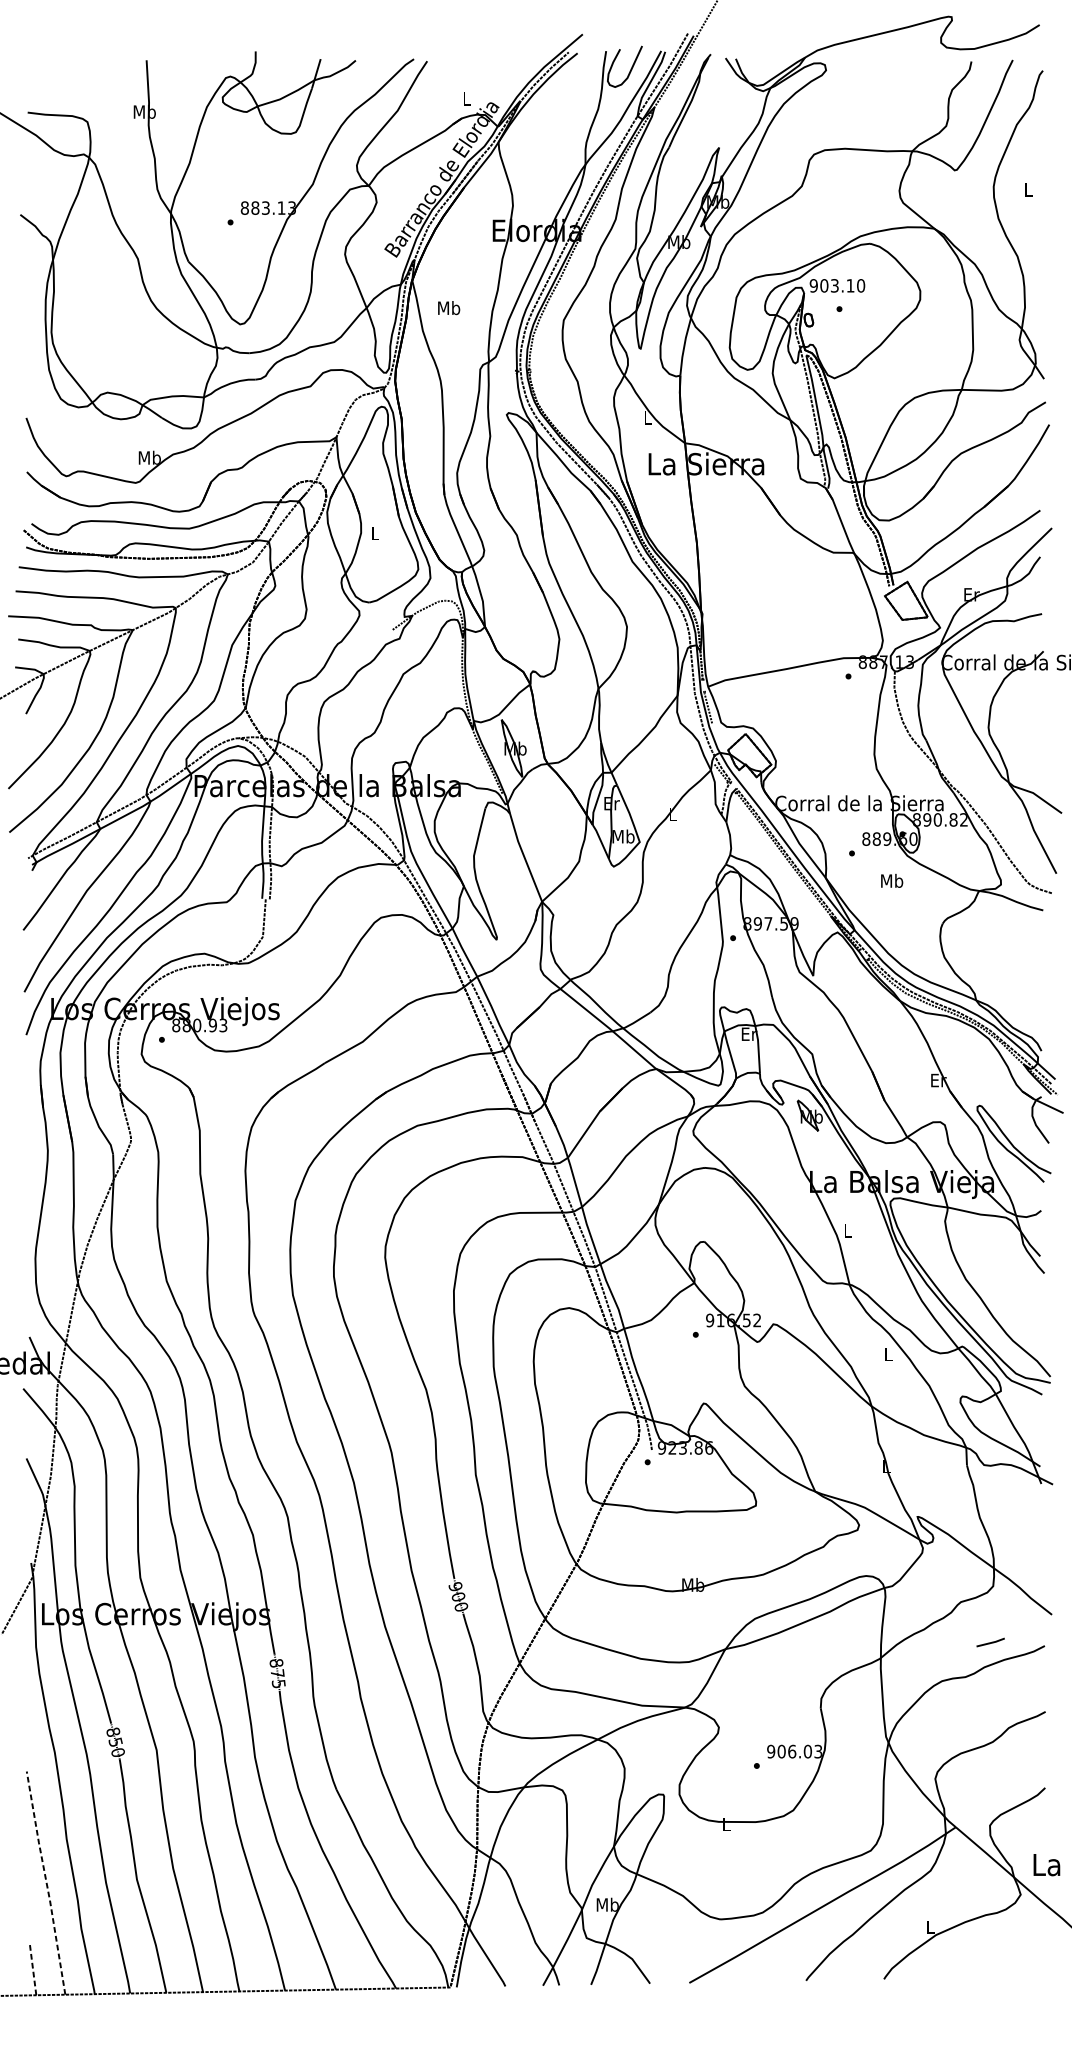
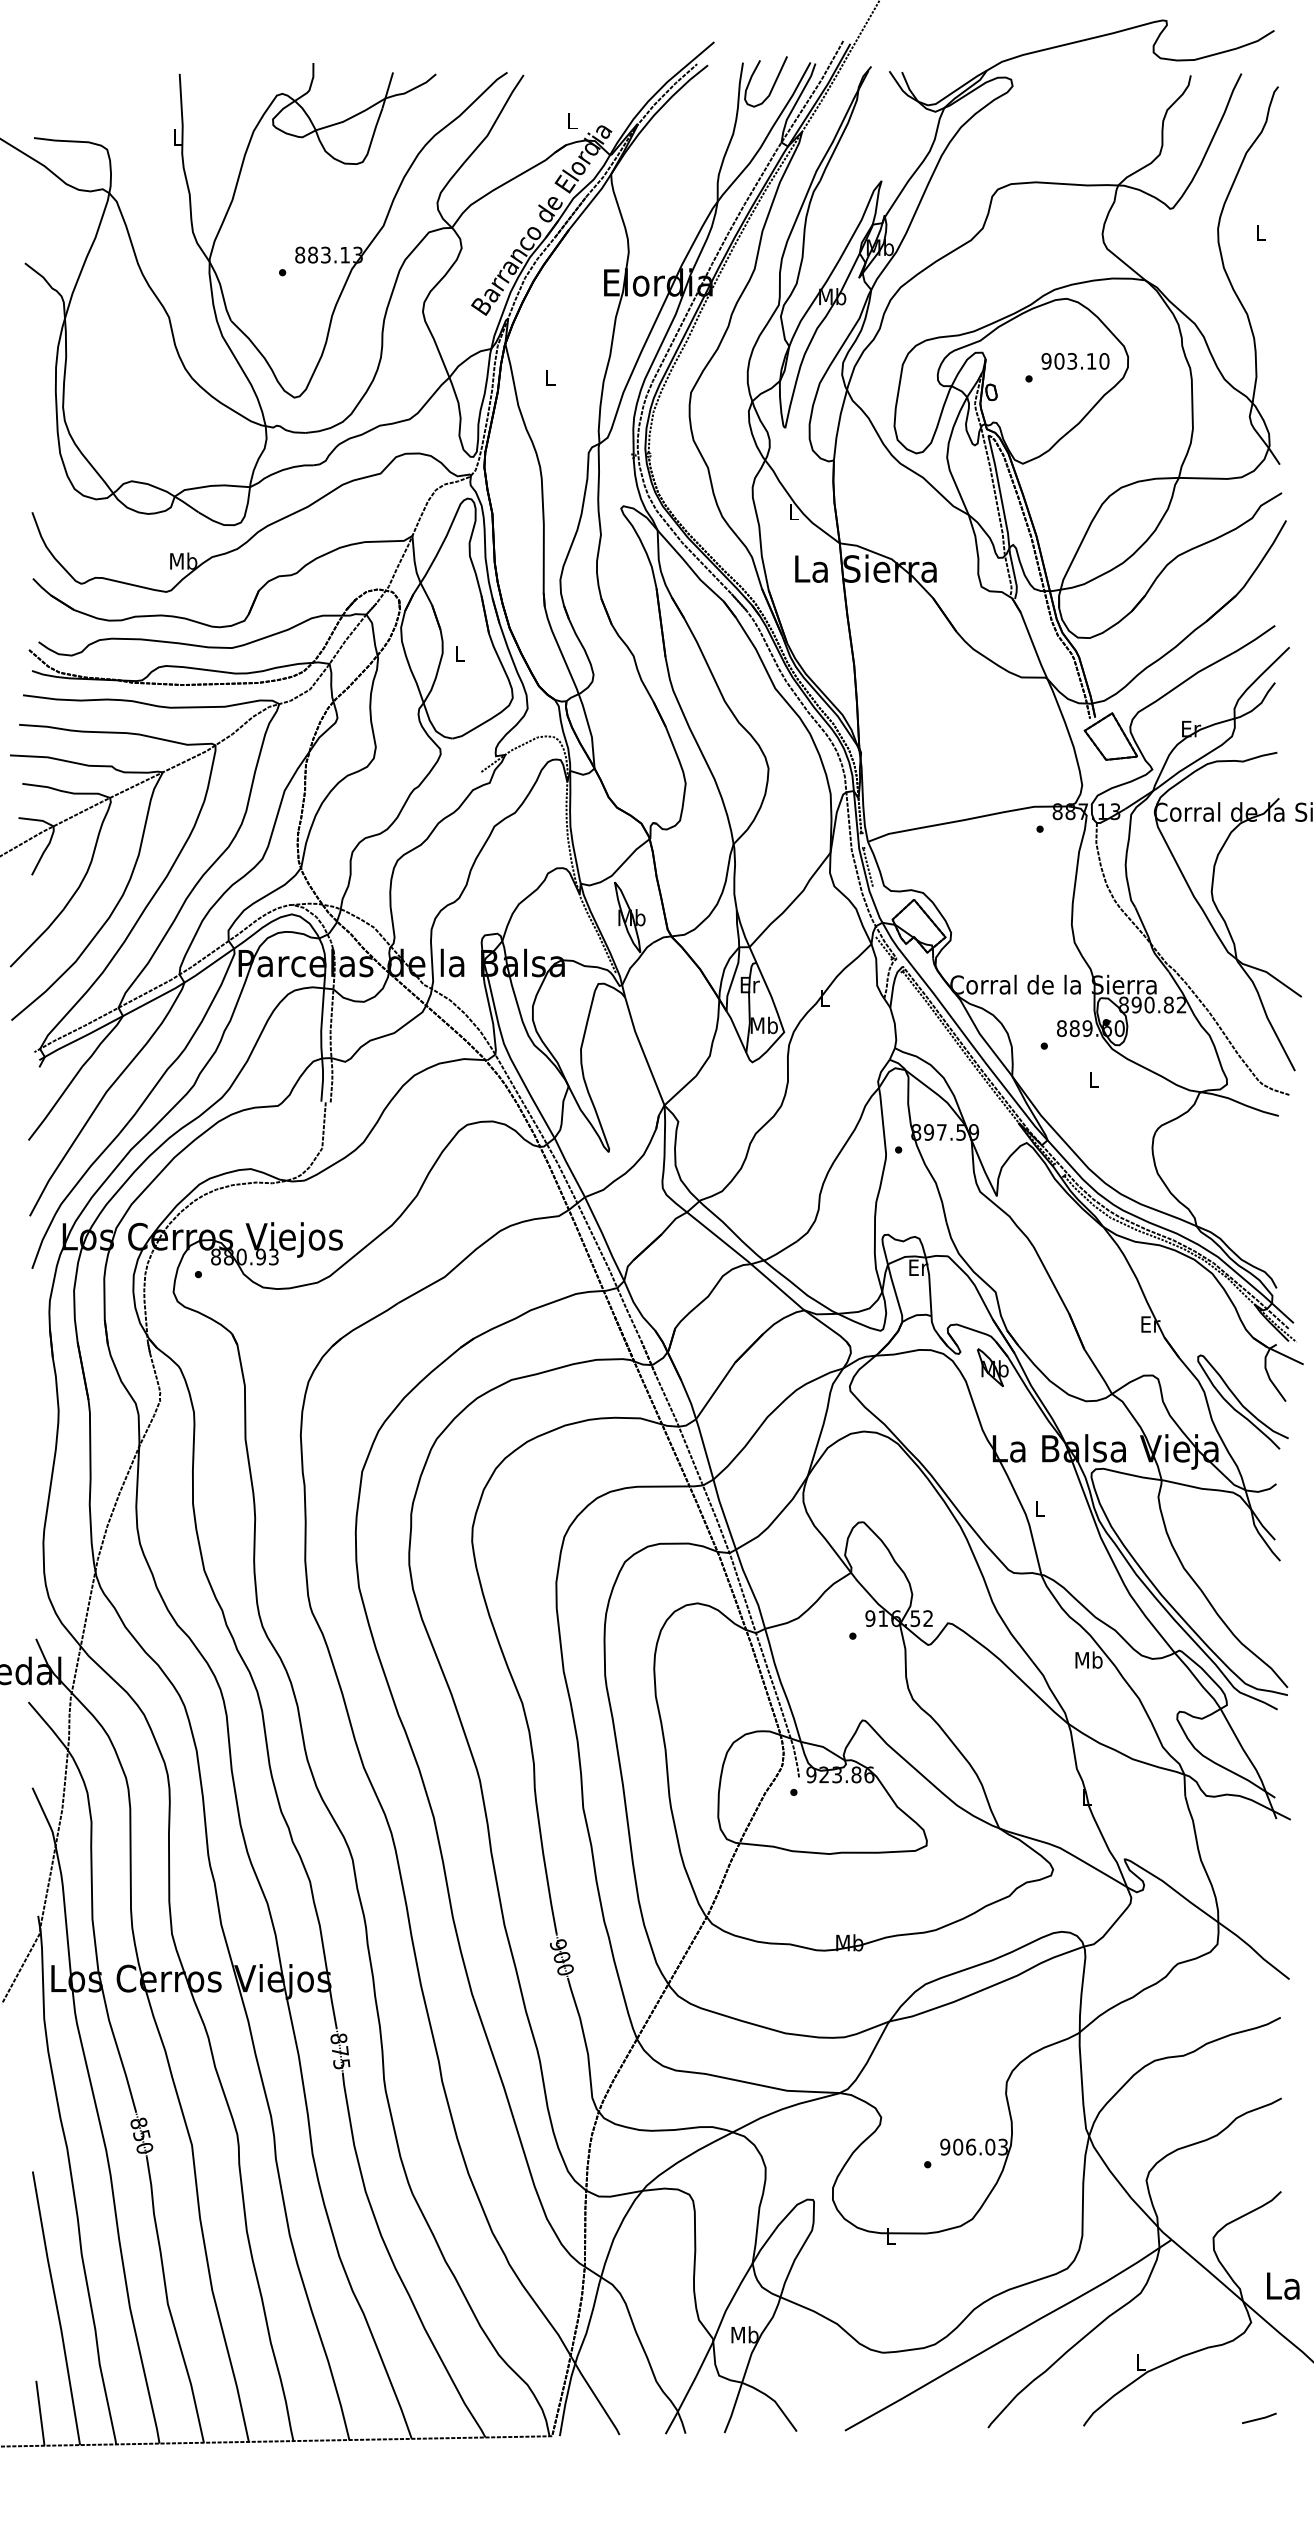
text: (144, 111) -> (177, 136), Mb -> L
text: (837, 285) -> (1075, 361), moved
text: (449, 307) -> (550, 377), Mb -> L
text: (892, 880) -> (1093, 1079), Mb -> L
text: (888, 1353) -> (1088, 1659), L -> Mb
line: (991, 1641) -> (1260, 2417), moved
line: (46, 1882) -> (57, 2307), dashed -> solid
line: (33, 1968) -> (40, 2413), dashed -> solid

